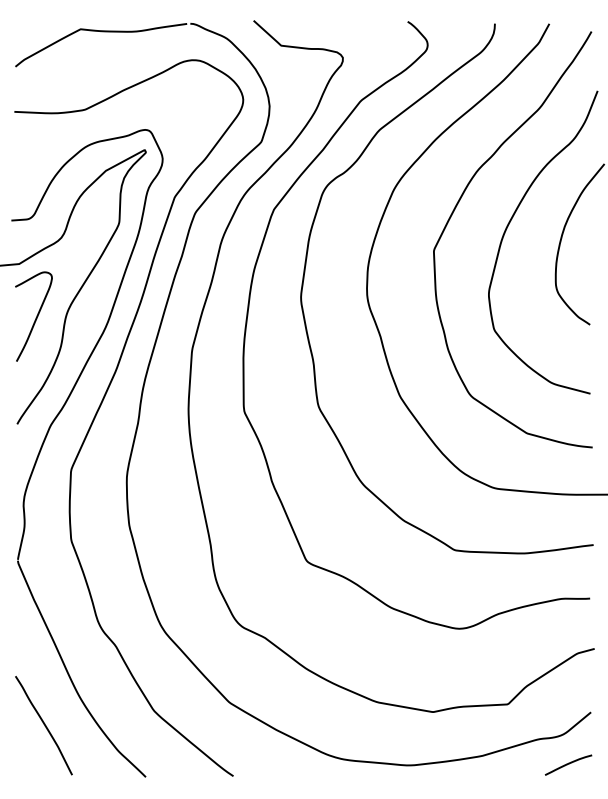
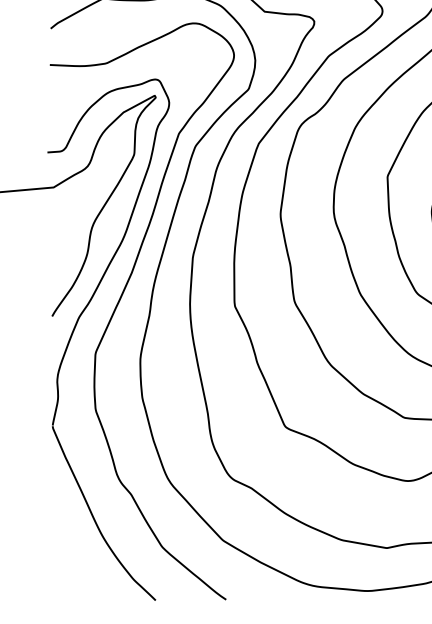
curve: (35, 317) -> (66, 230), removed
curve: (43, 724) -> (73, 558), removed

